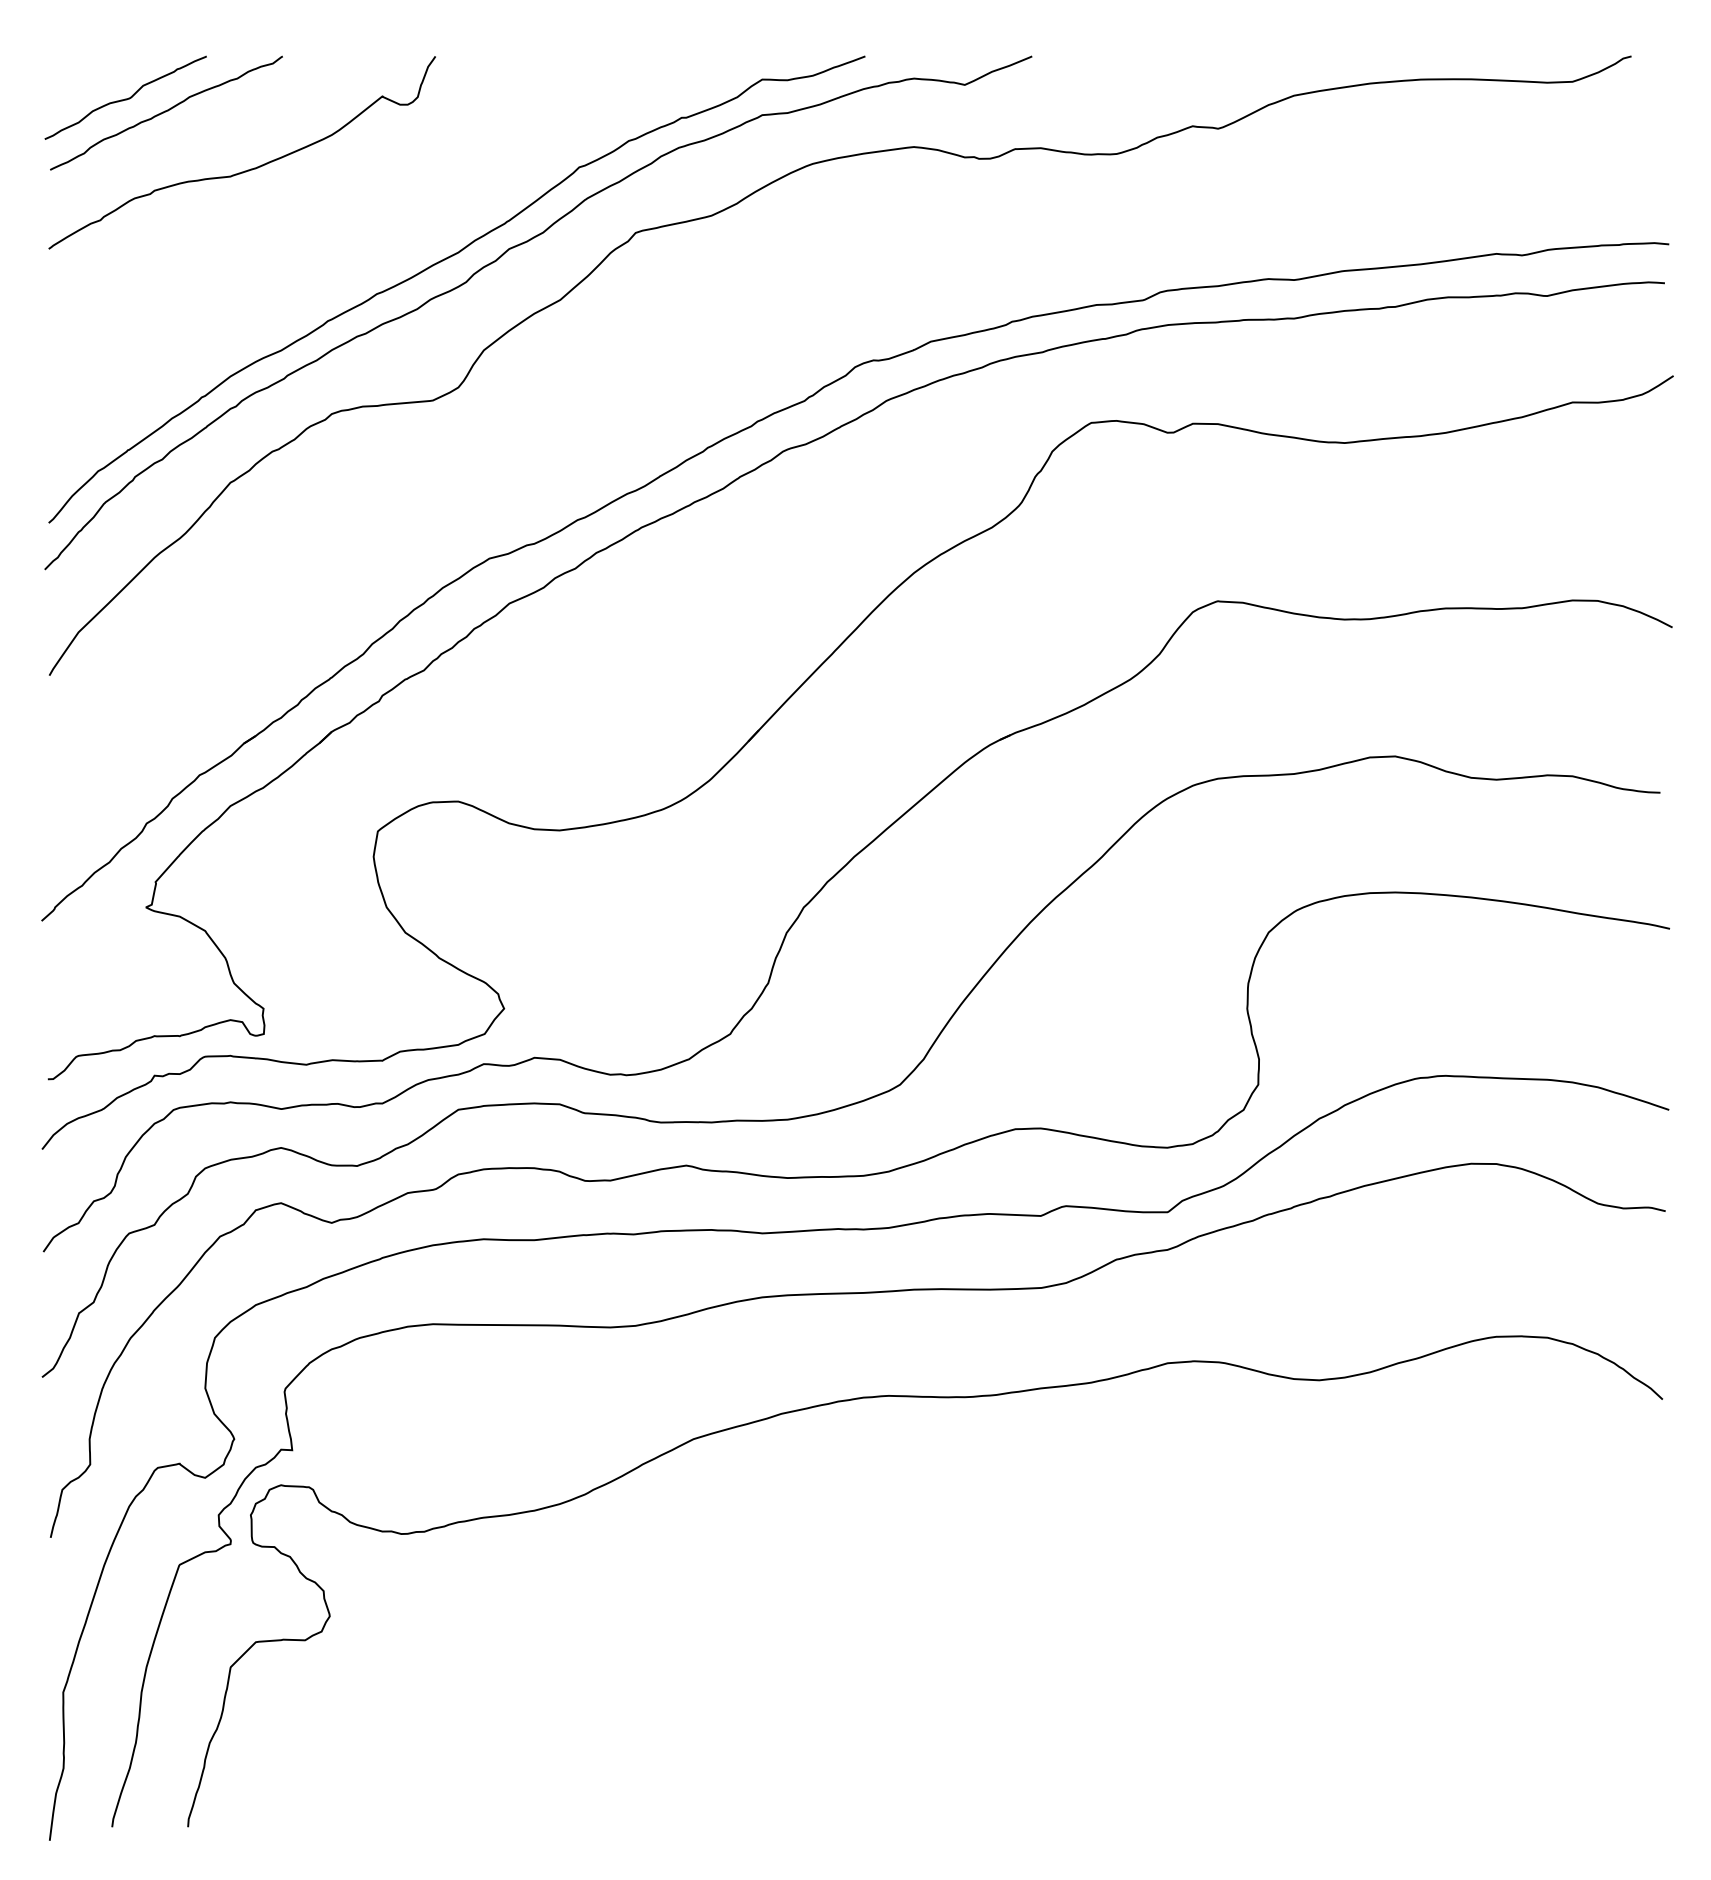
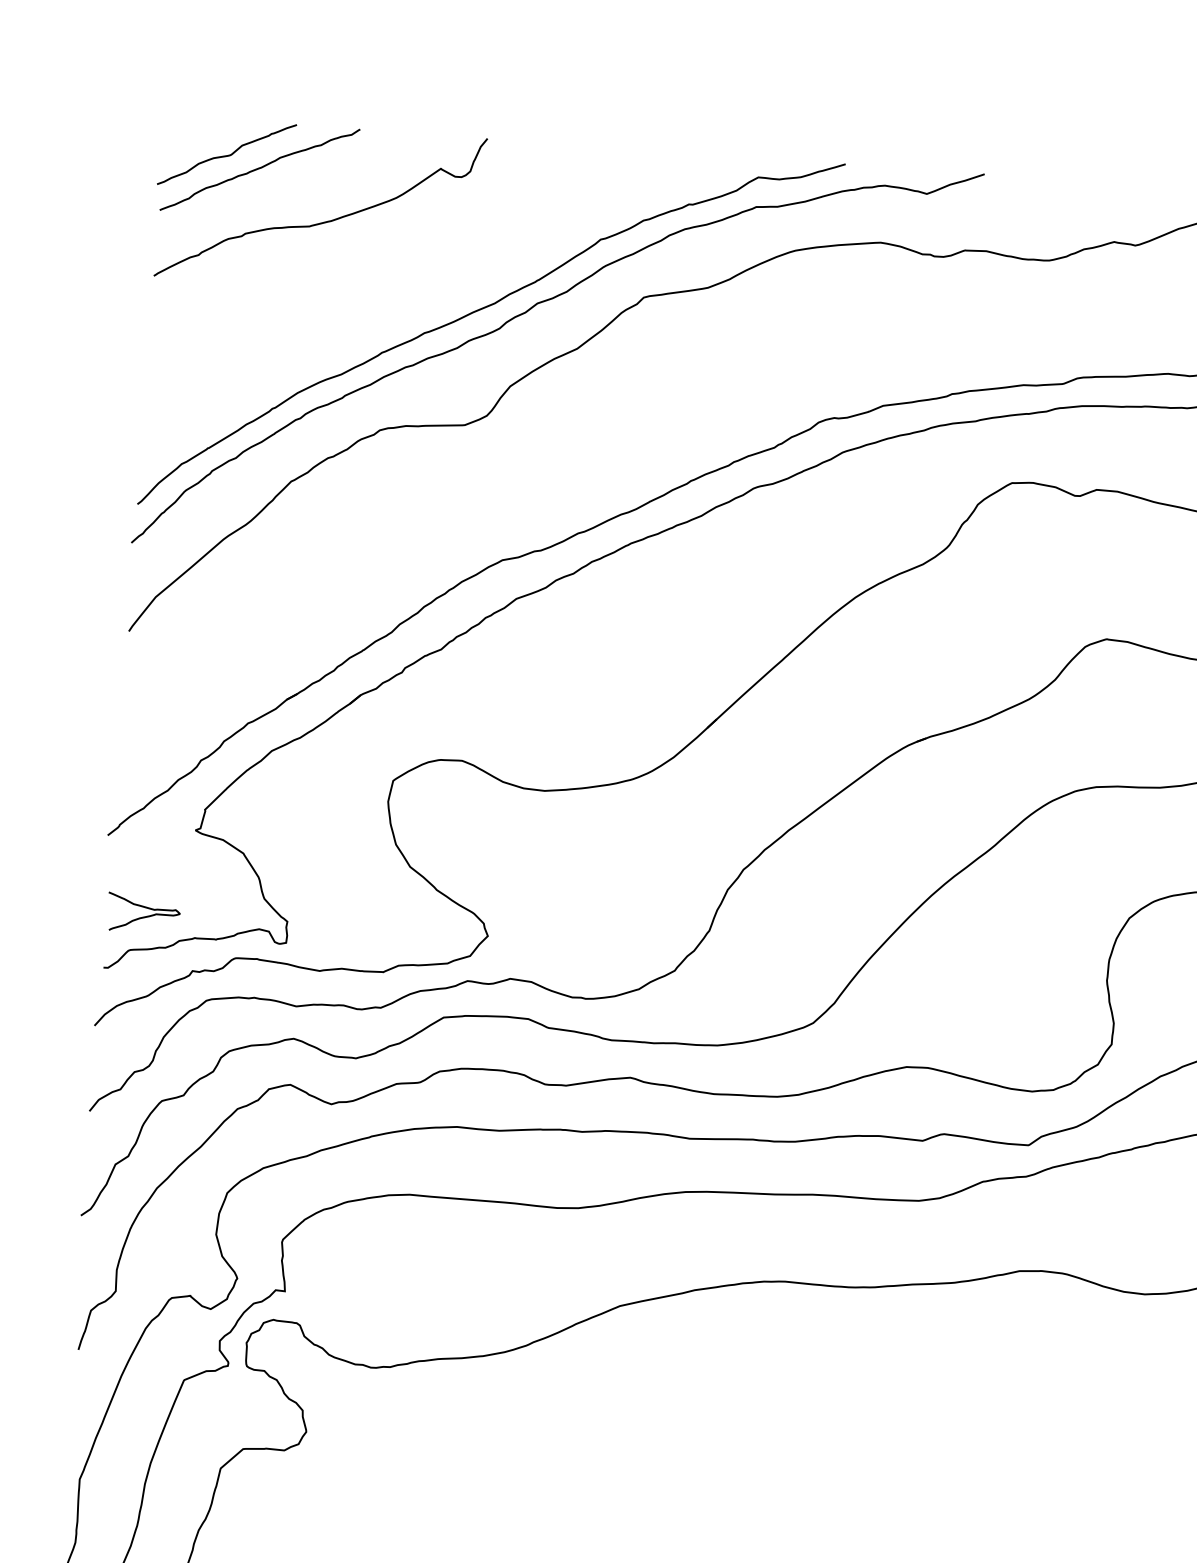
curve: (92, 1014) -> (144, 916), added

